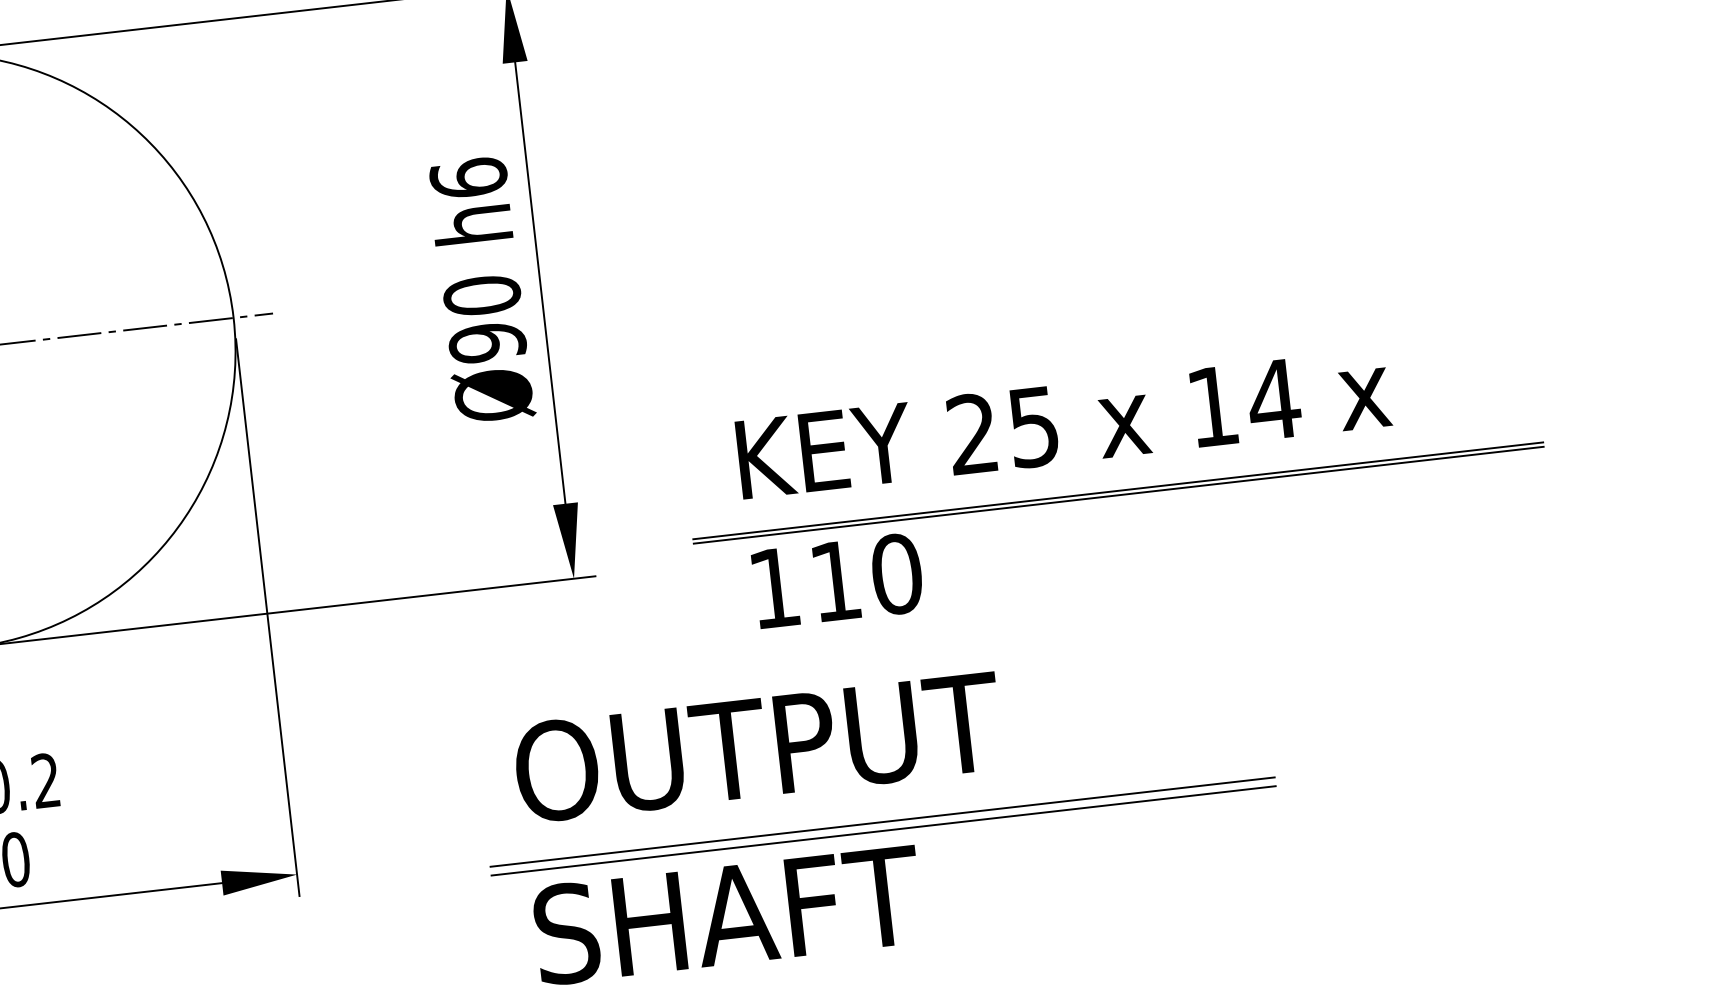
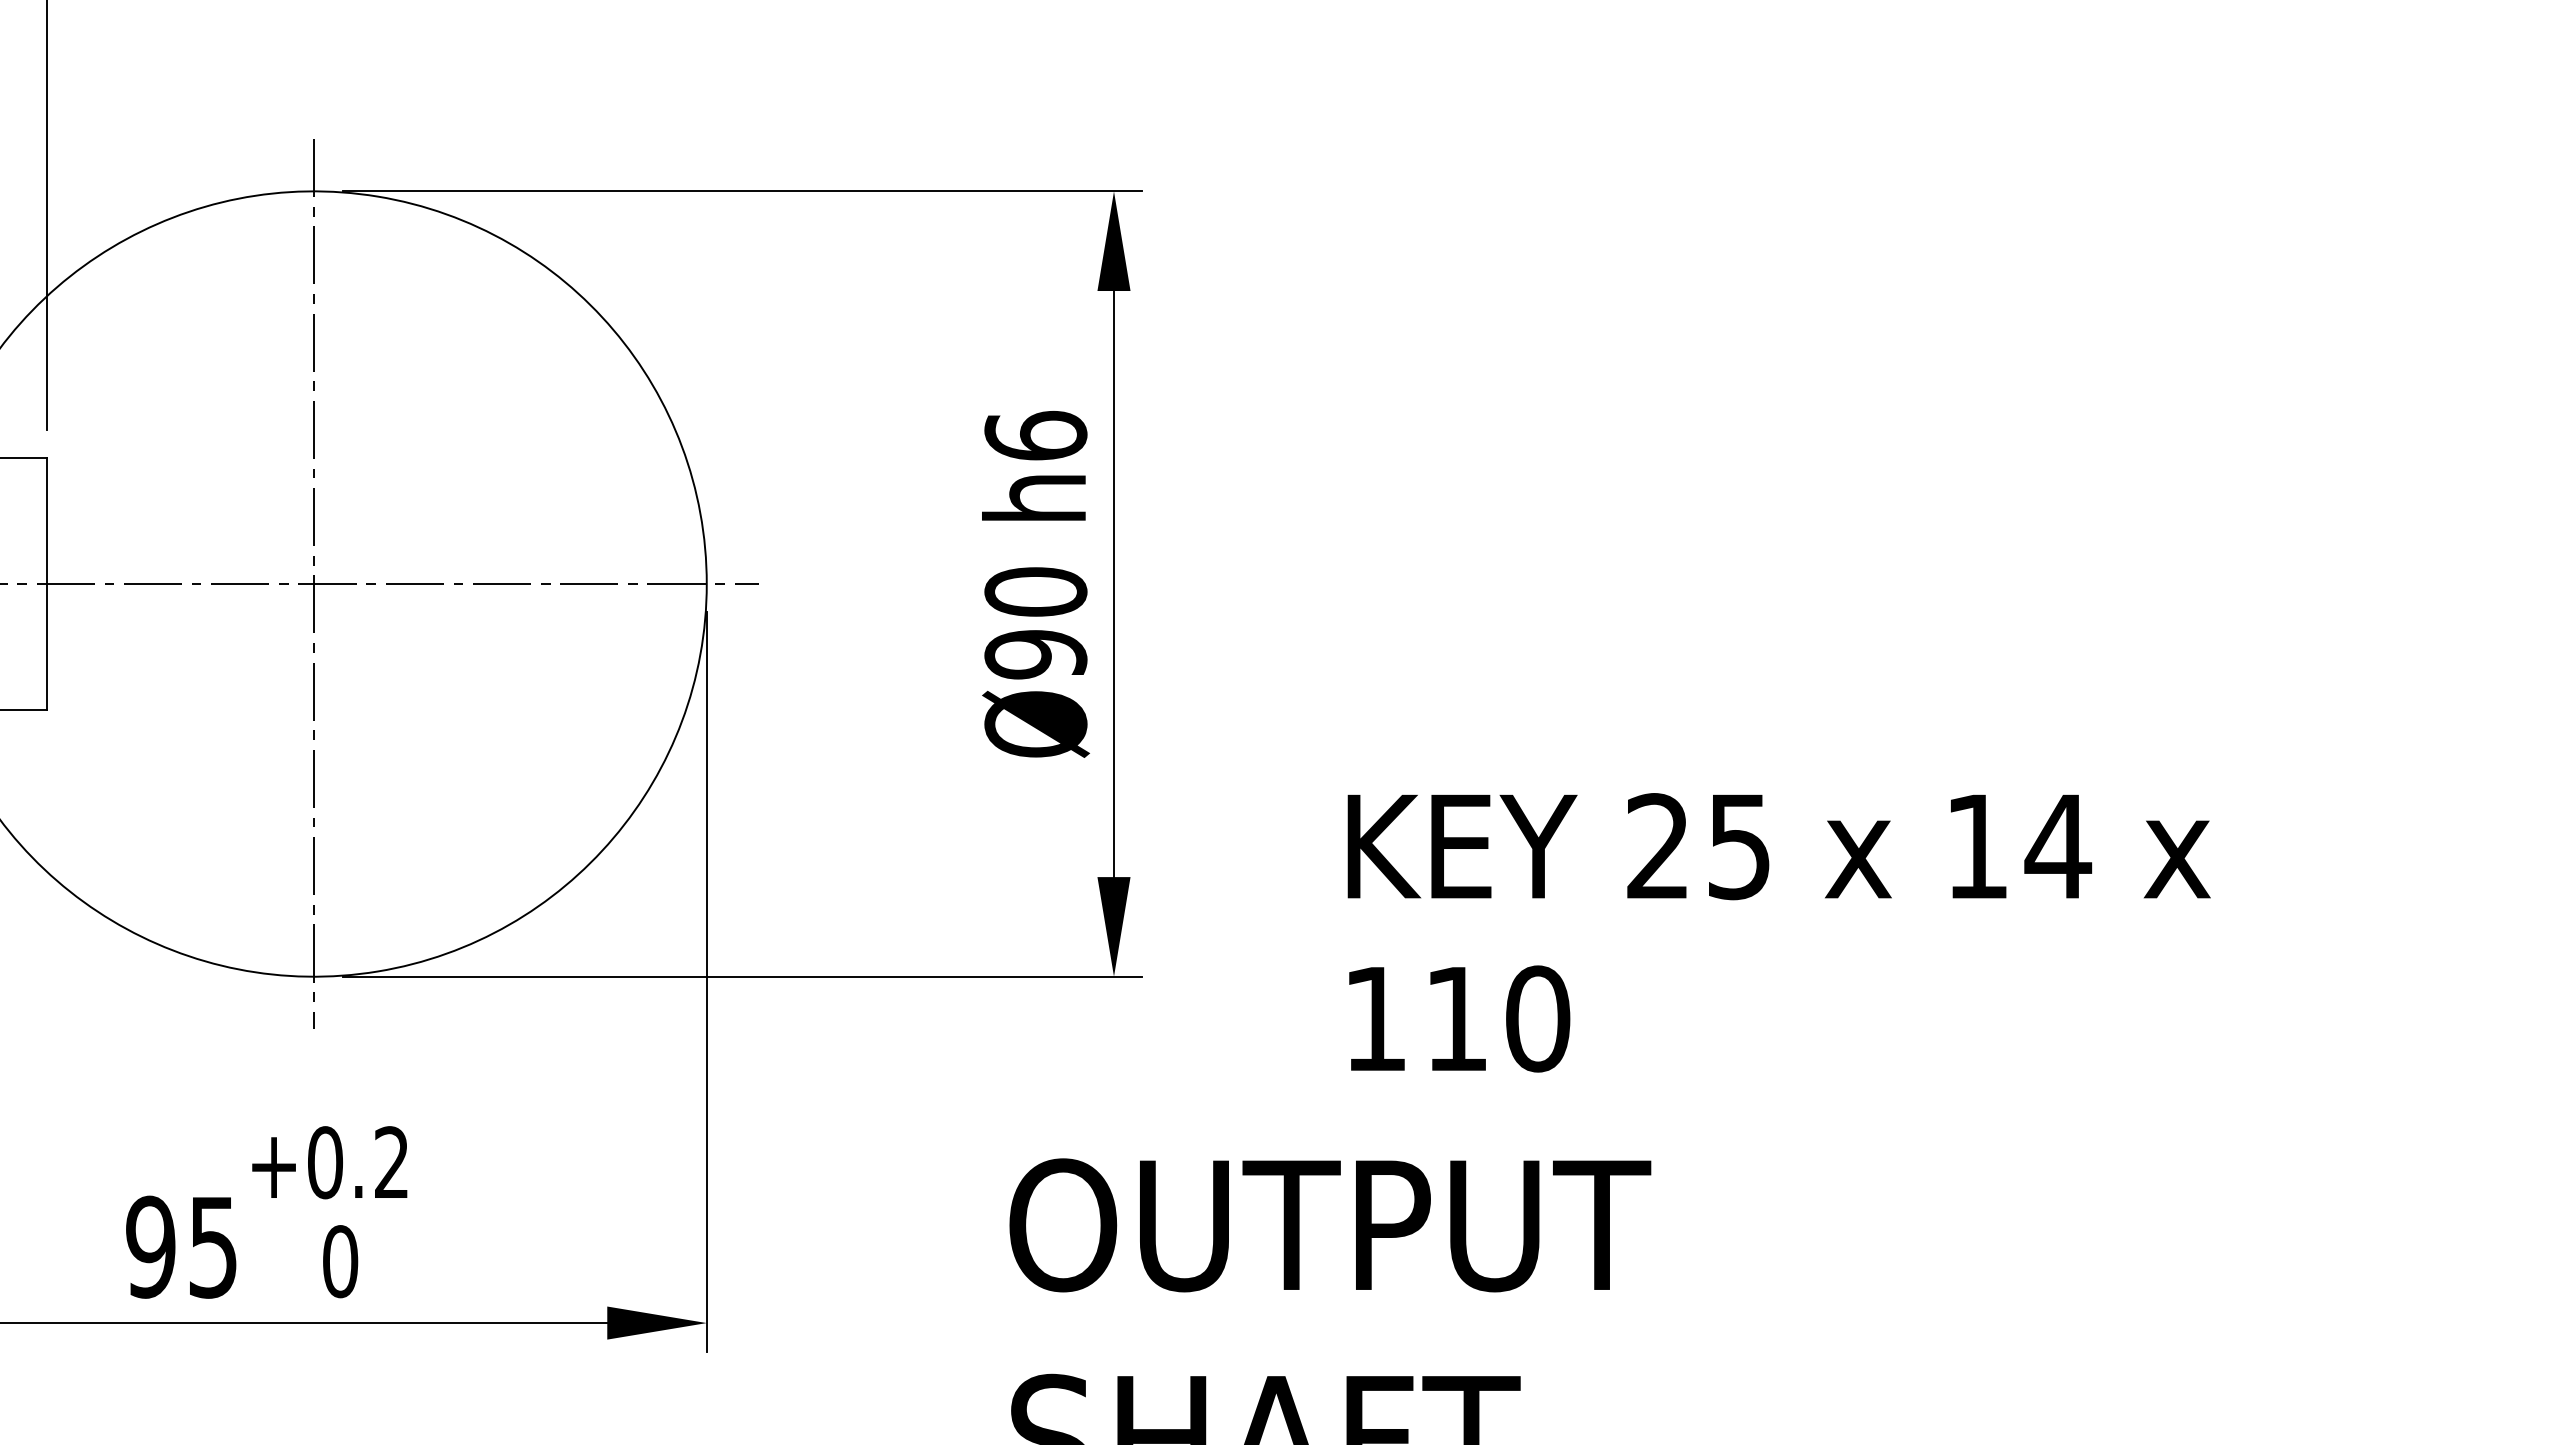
line: (1118, 490) -> (1840, 942), removed
line: (1118, 495) -> (1840, 948), removed
line: (882, 821) -> (1481, 1341), removed
line: (883, 830) -> (1482, 1352), removed

